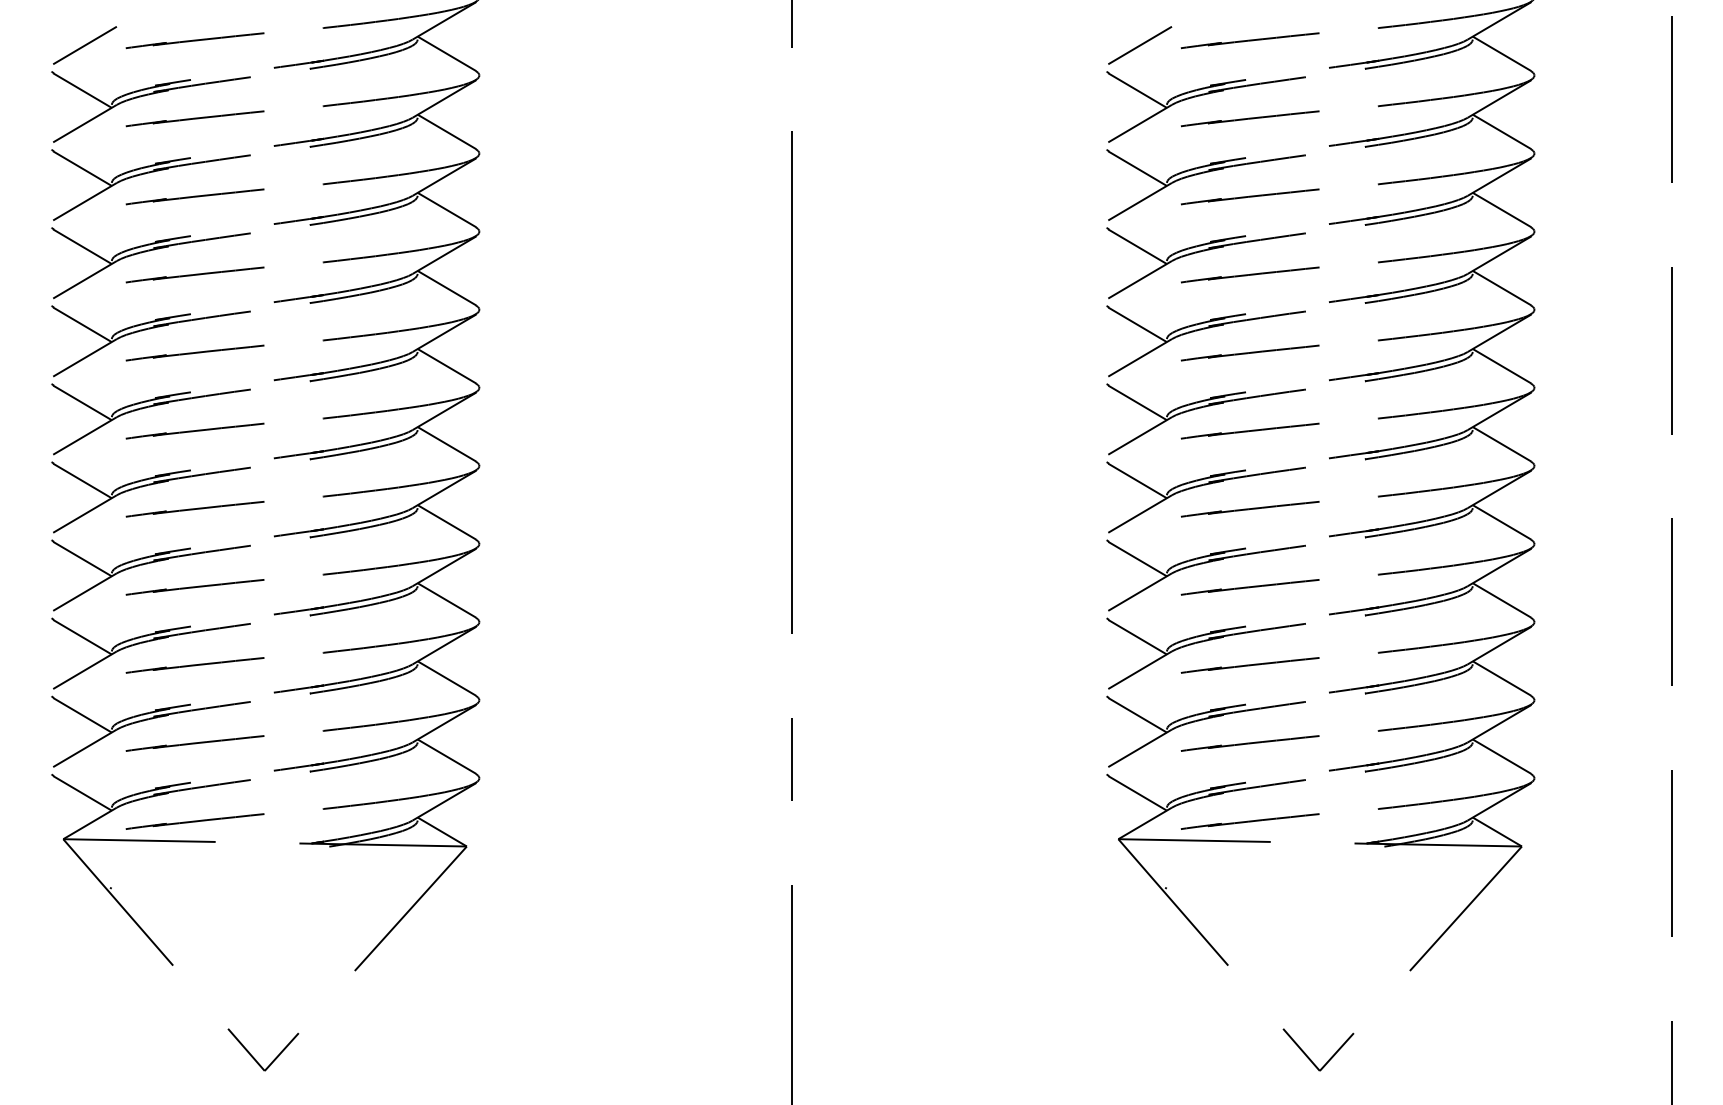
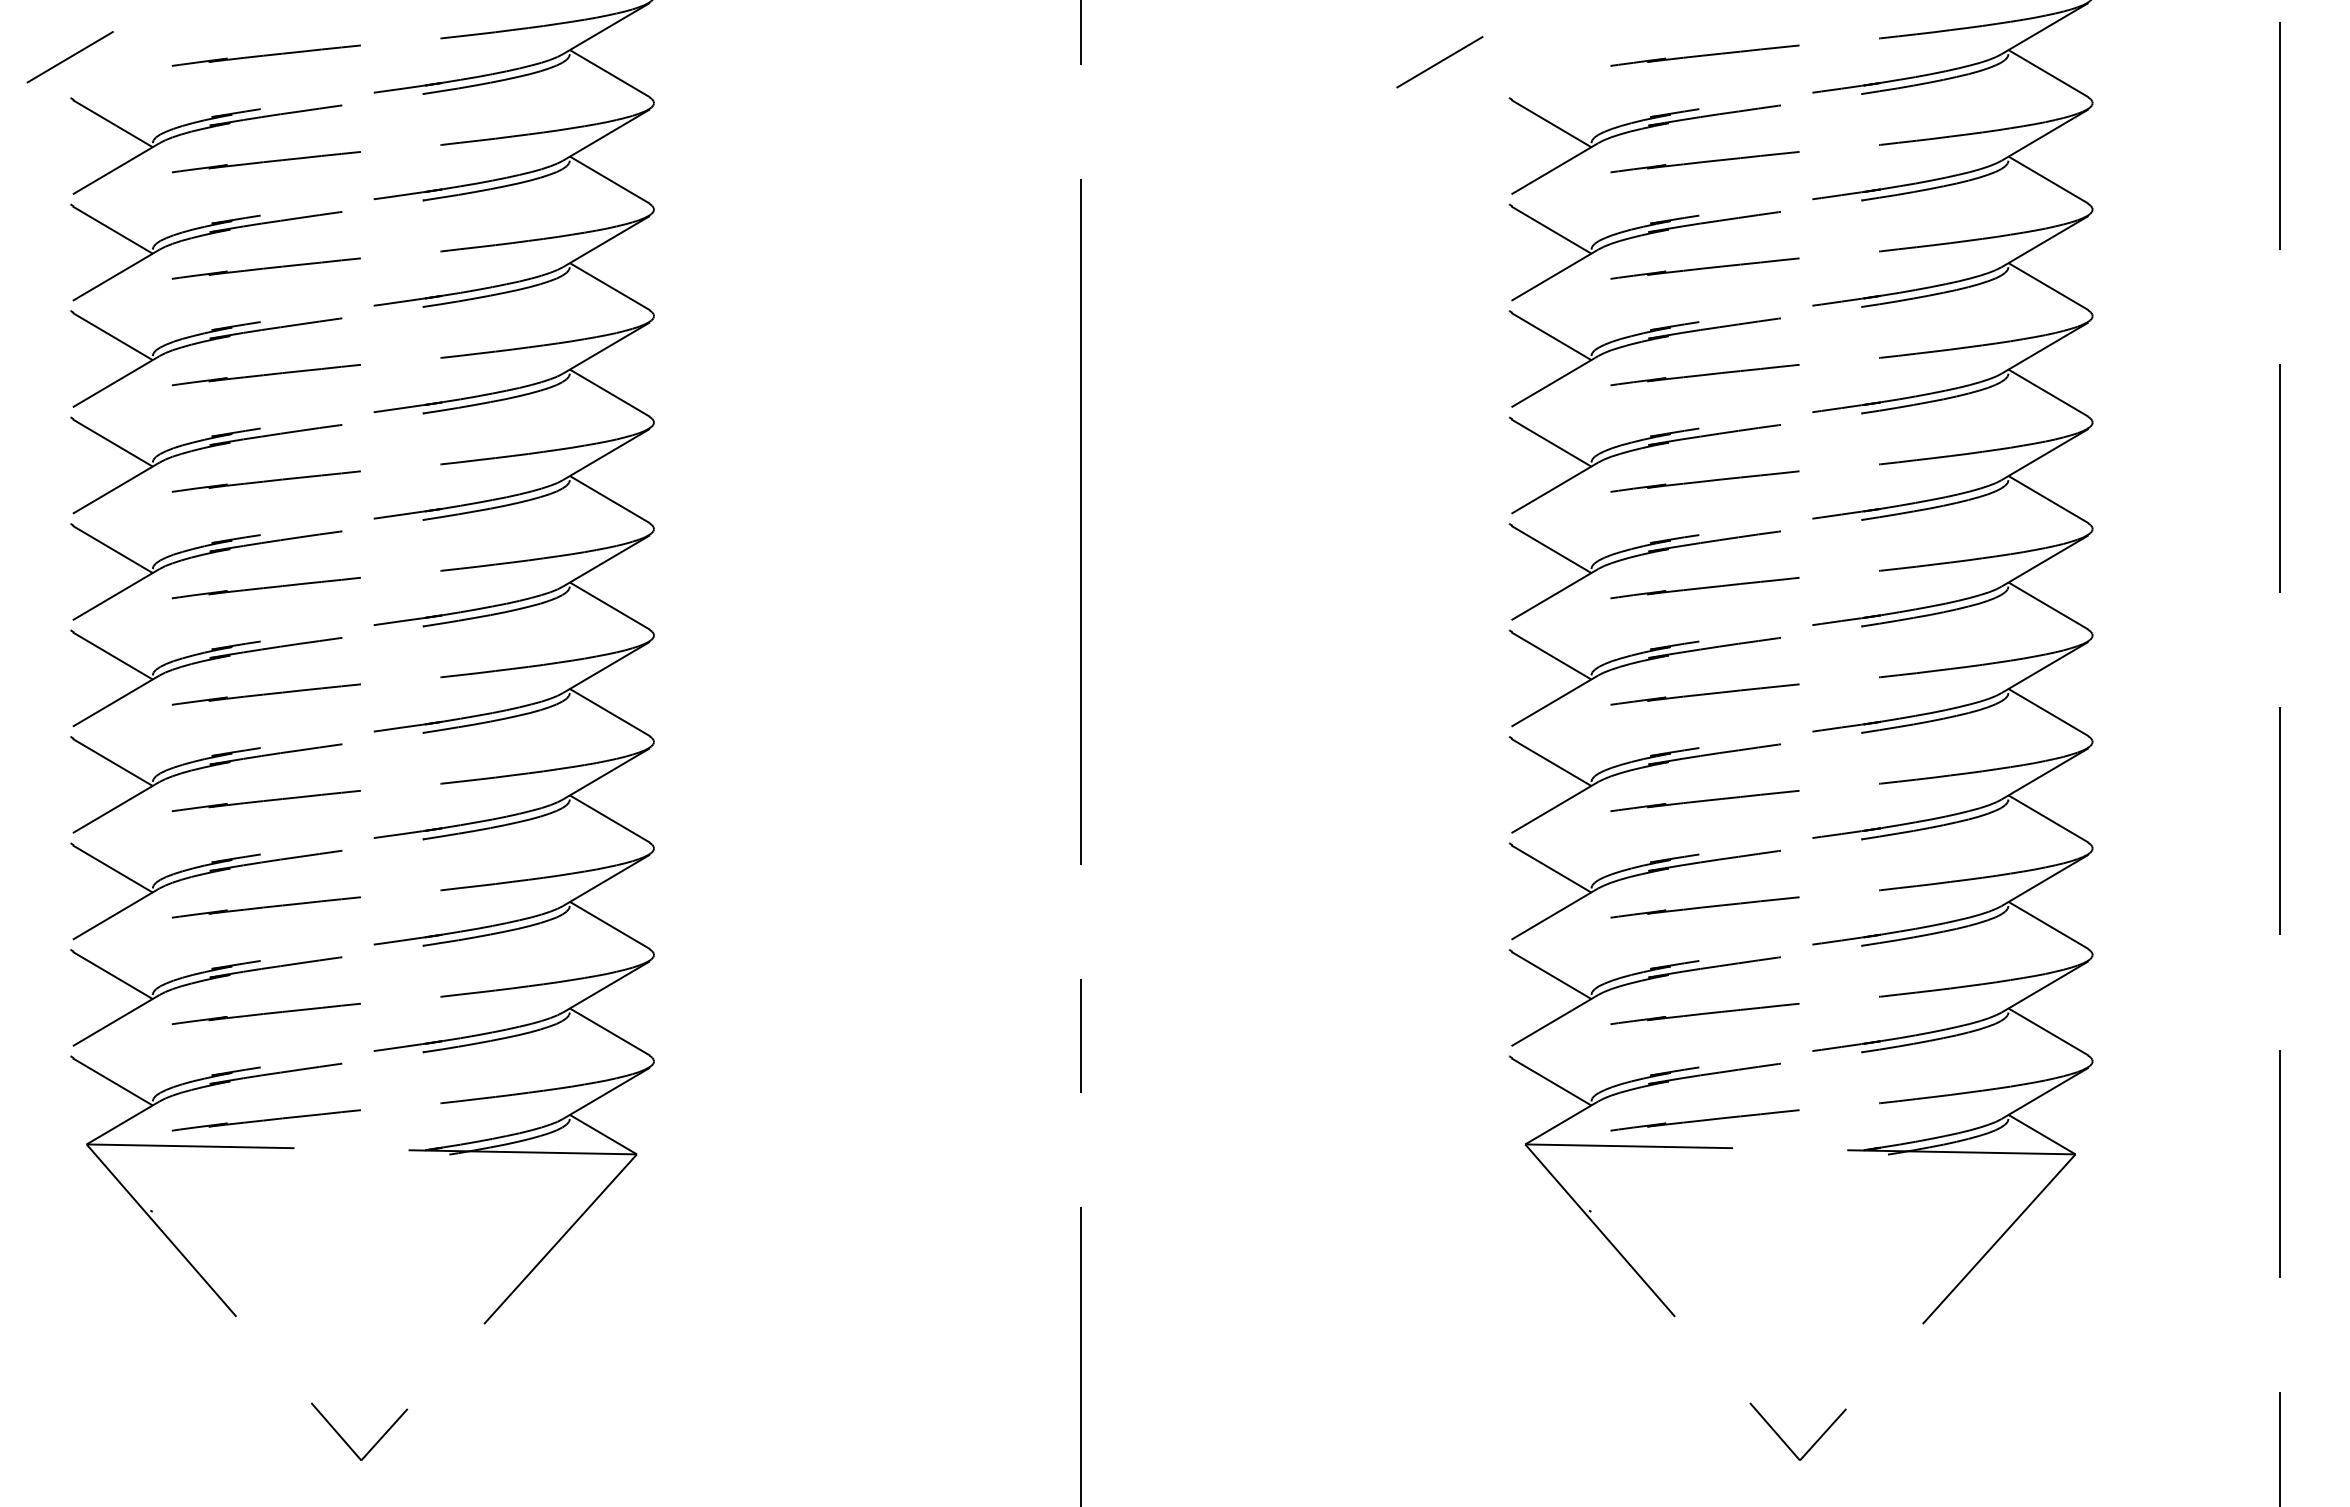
line: (84, 45) -> (69, 57), moved
line: (1139, 45) -> (1439, 62), moved

